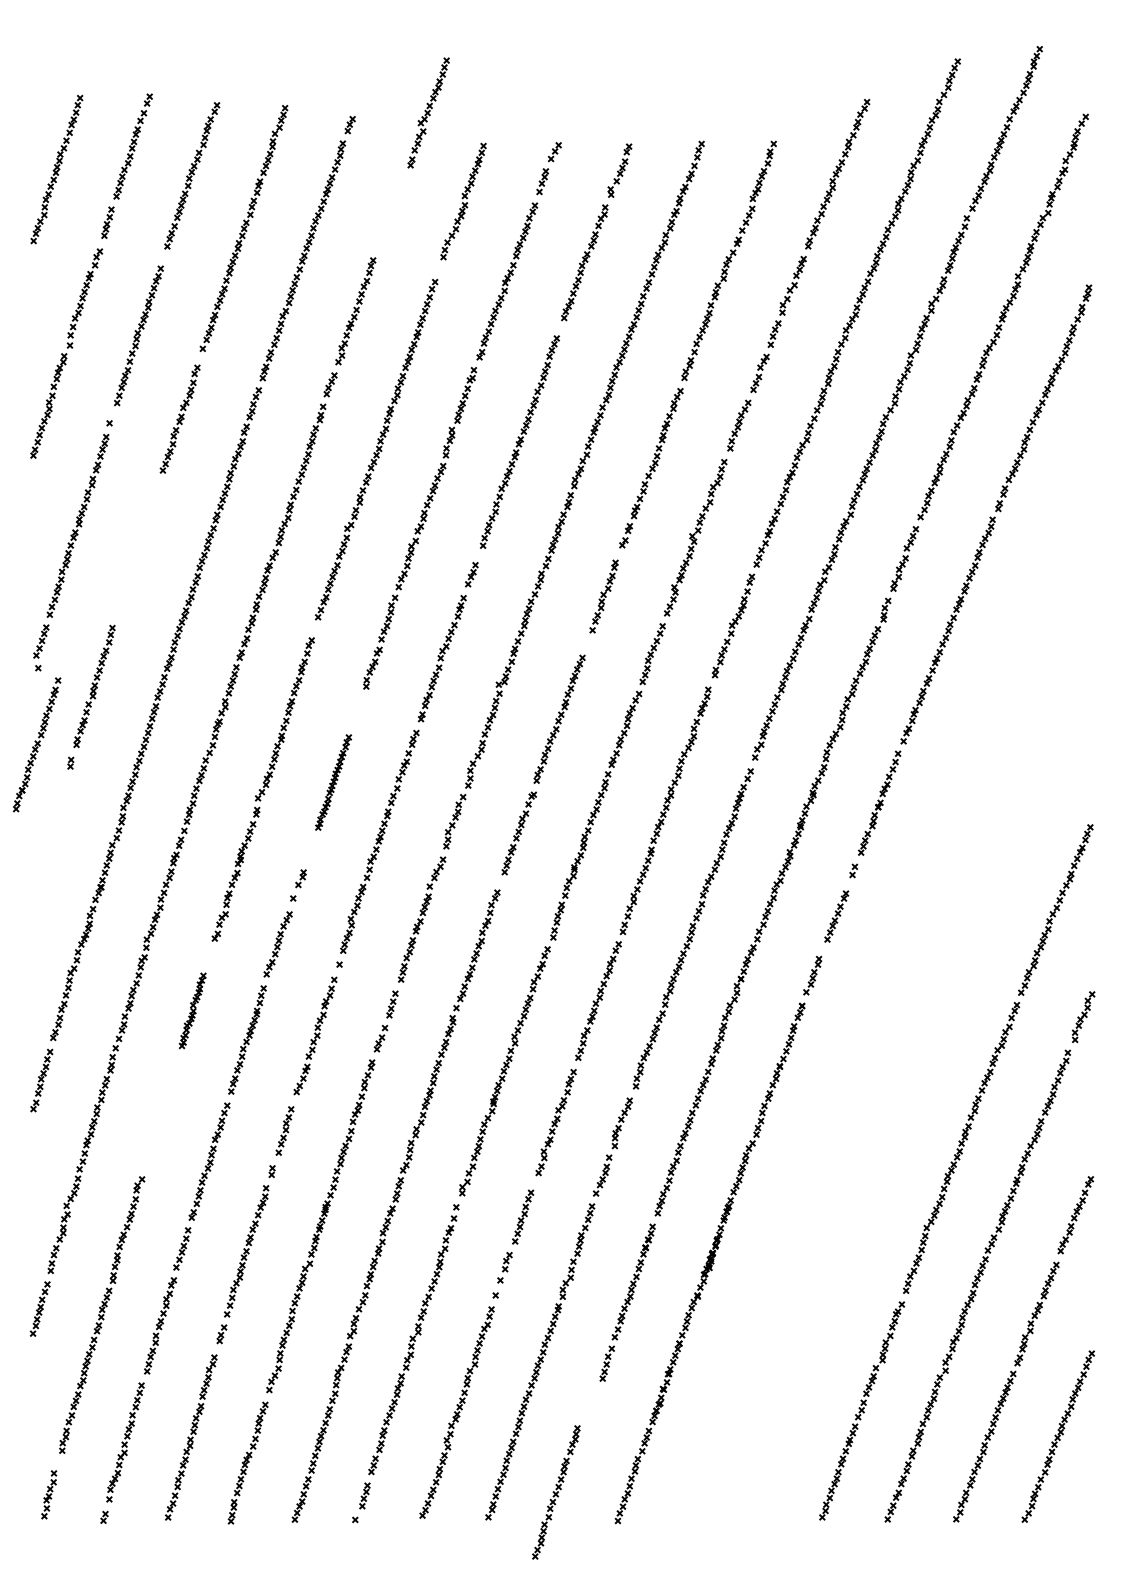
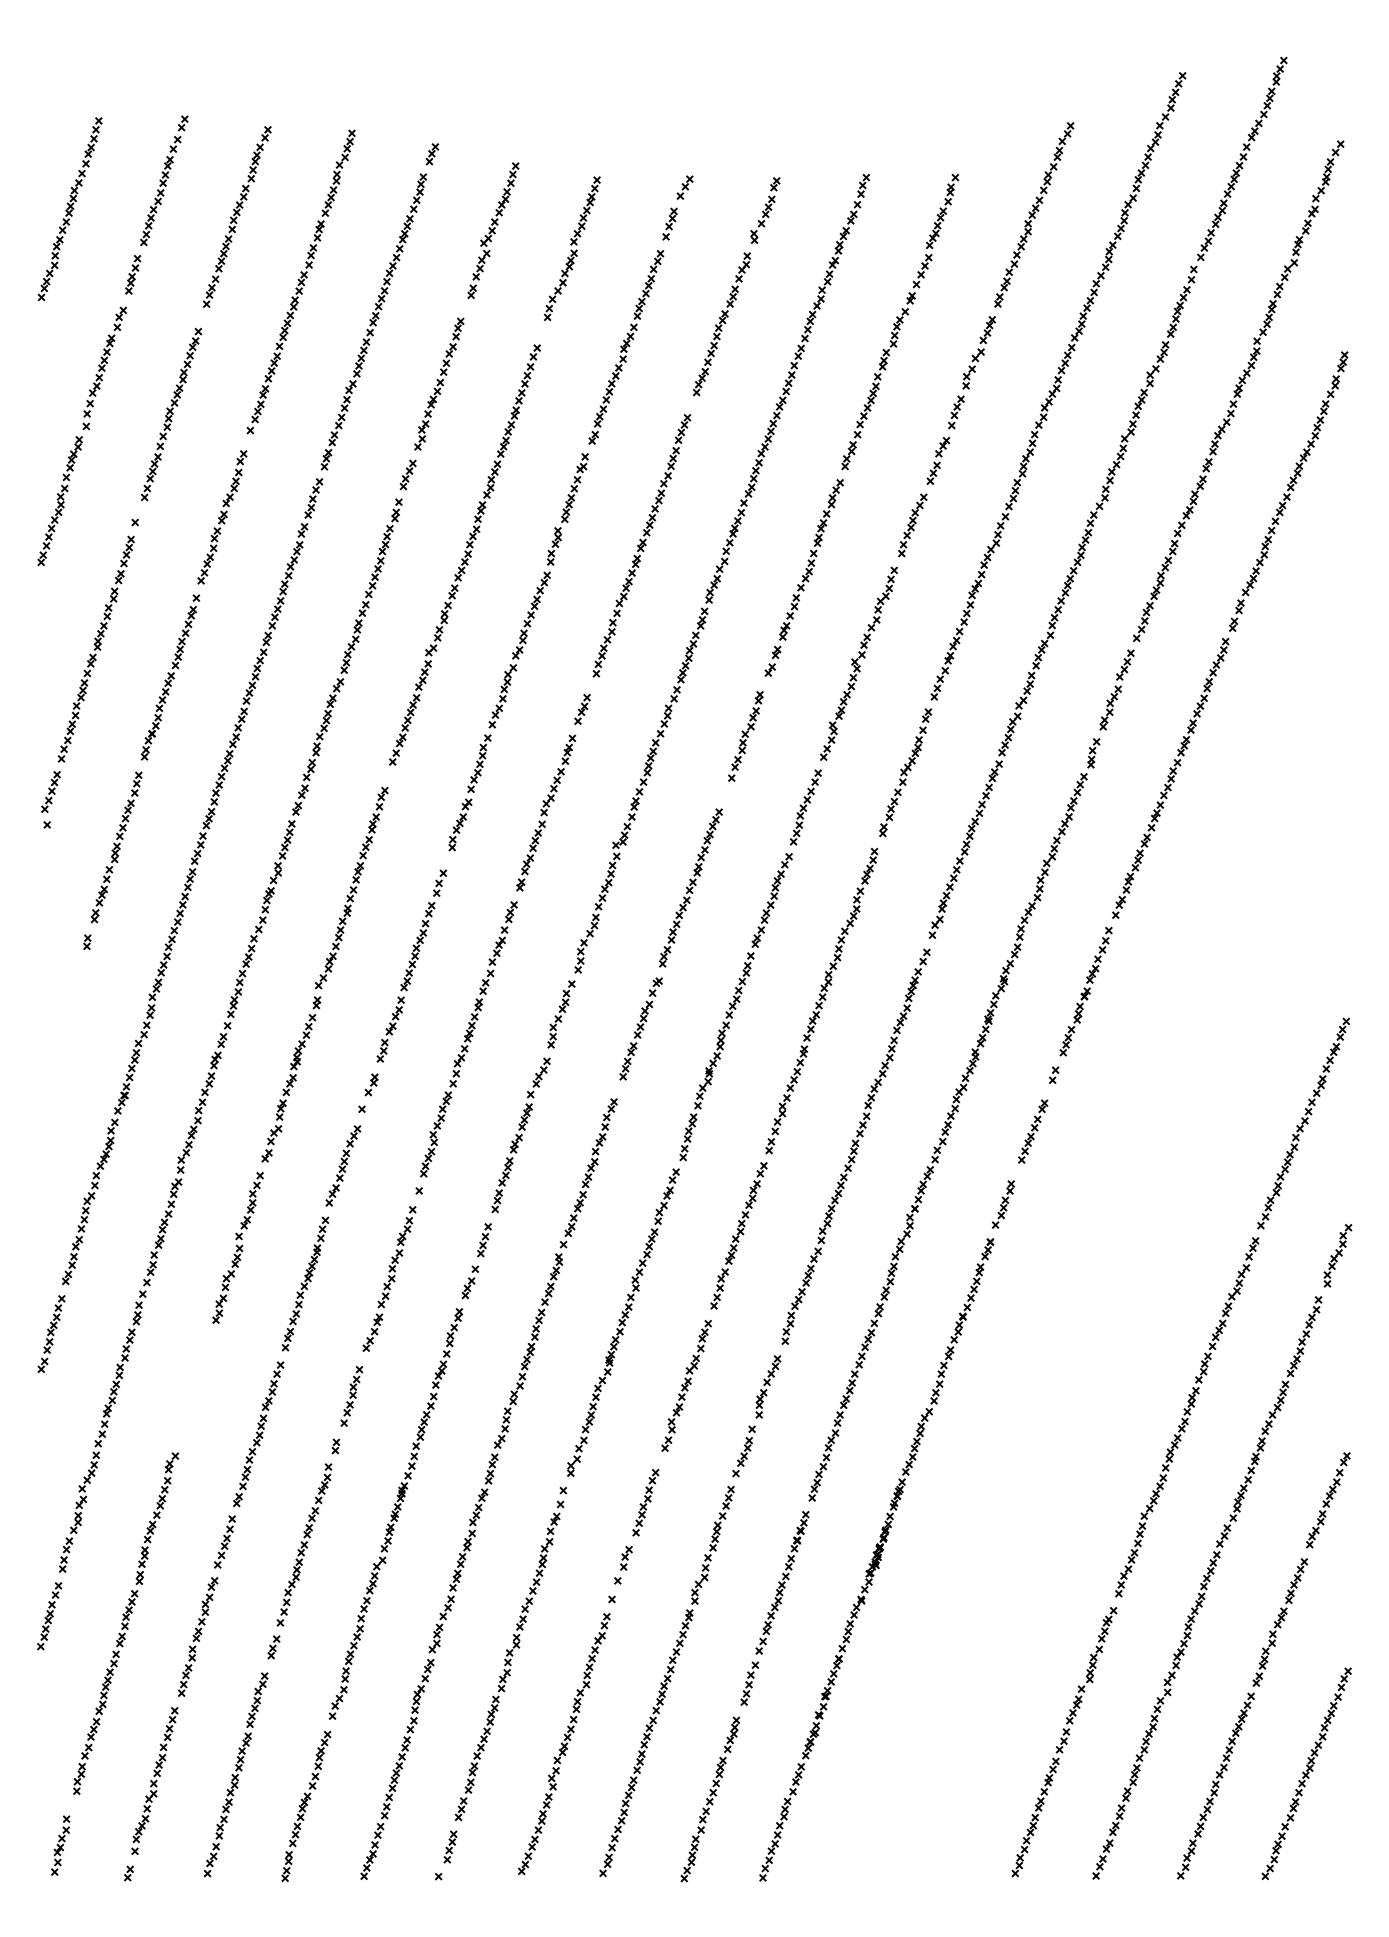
part: (428, 112) -> (493, 230), moved
part: (37, 744) -> (170, 677), moved
part: (333, 782) -> (411, 966), size x1.67
part: (192, 1010) -> (237, 1247), size x1.67
part: (556, 1492) -> (710, 1799), moved

